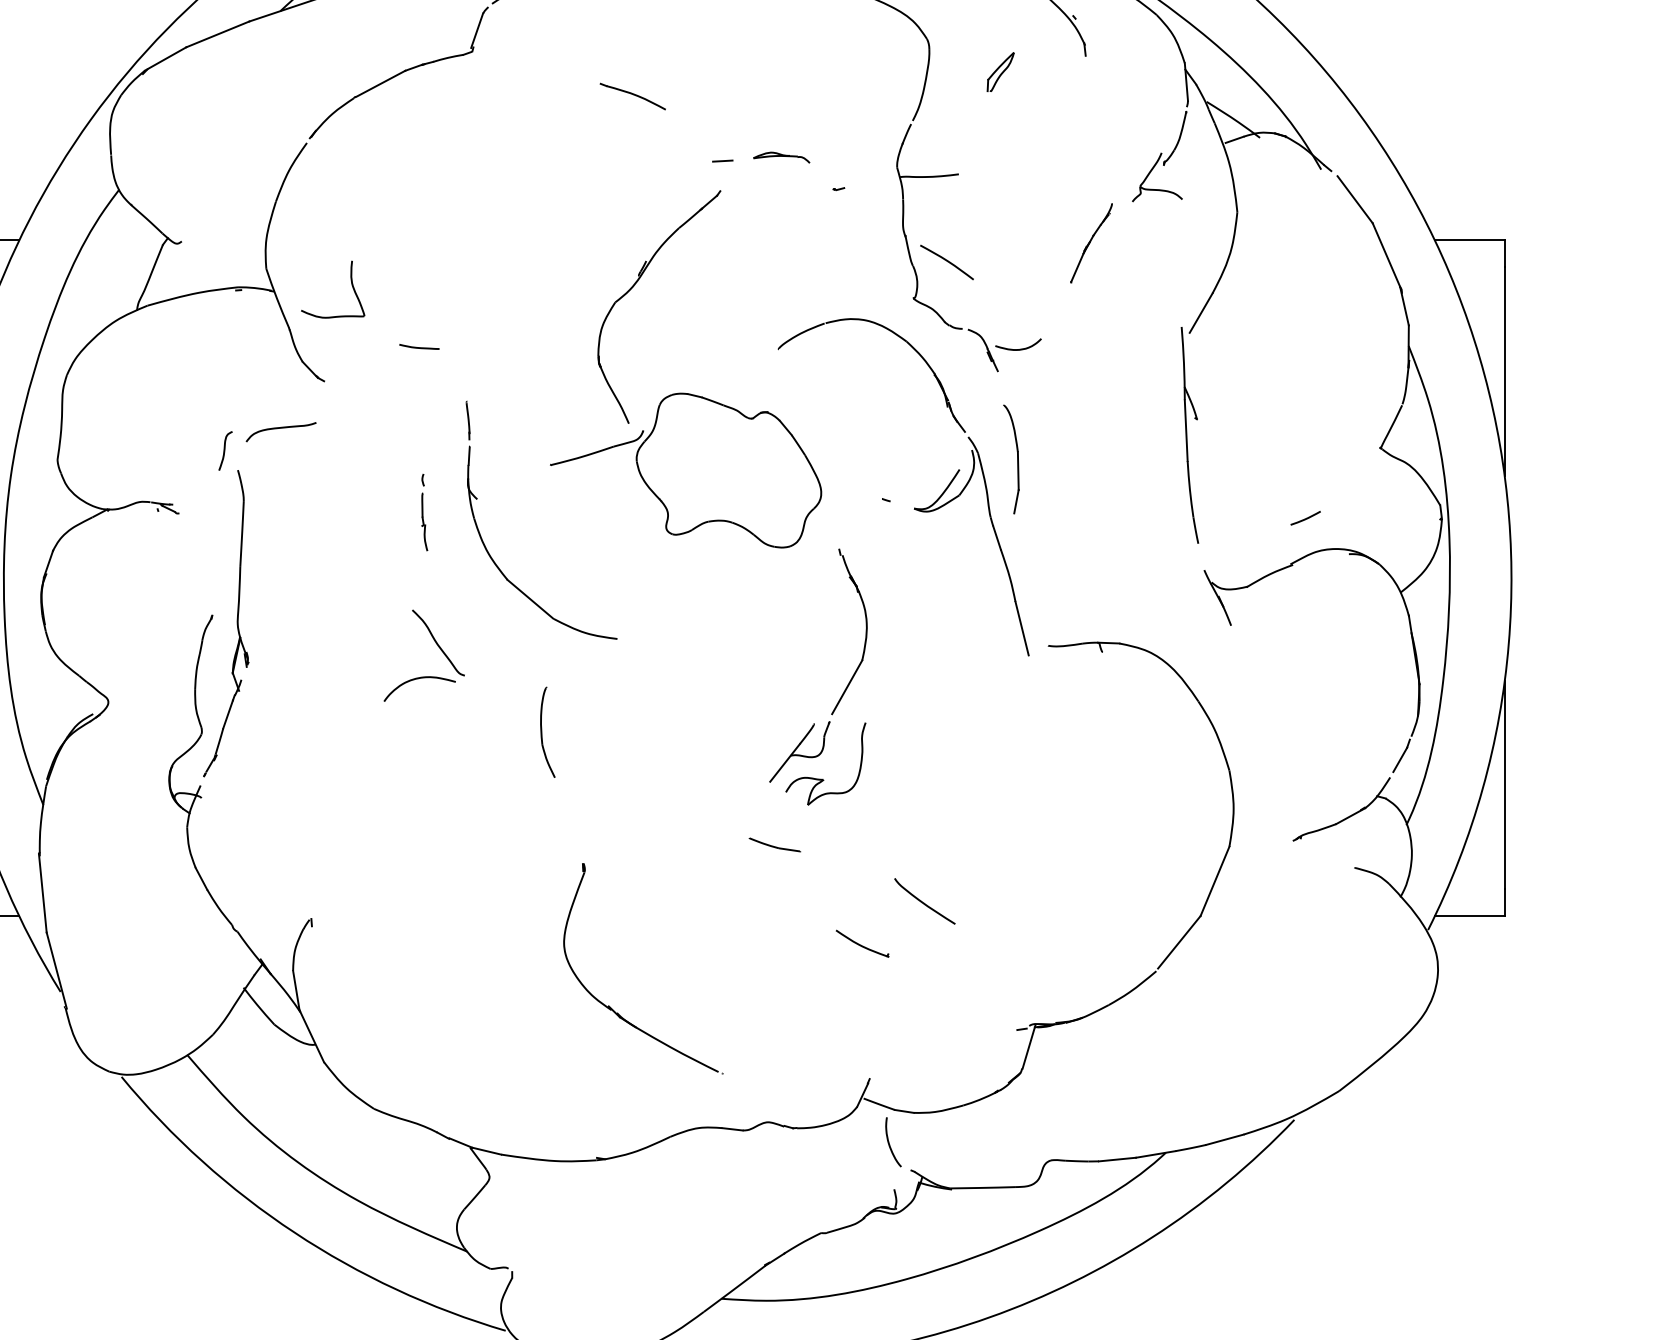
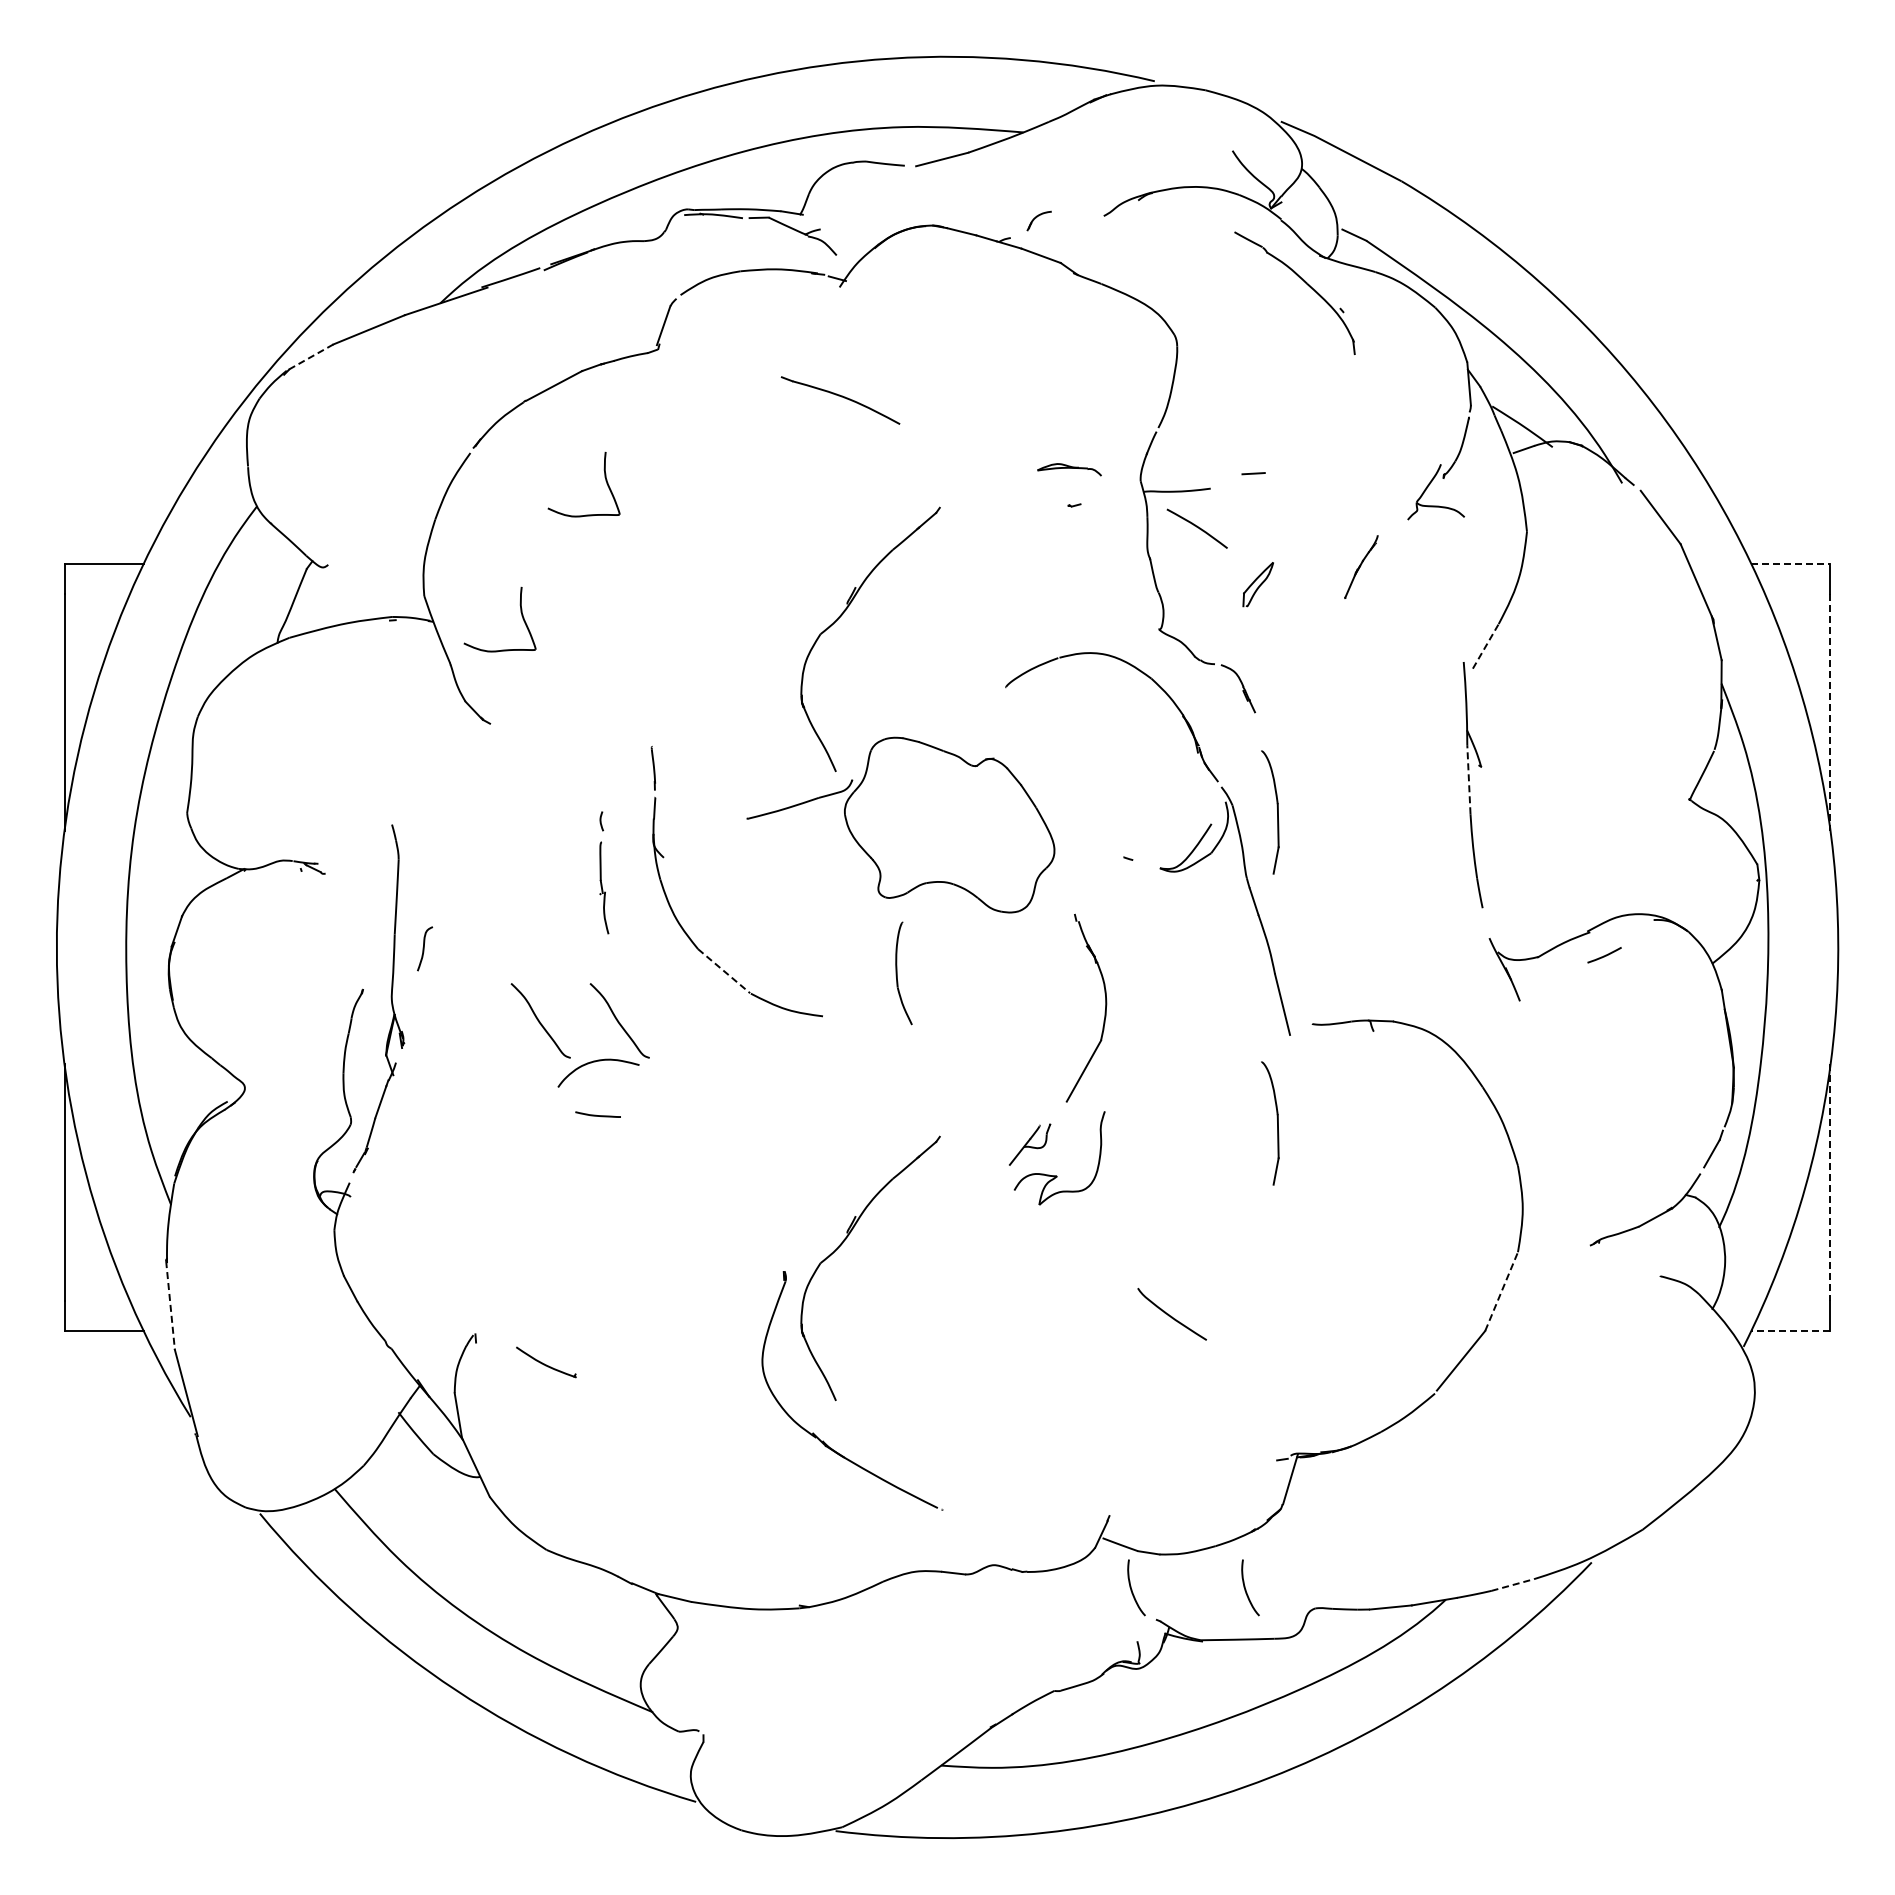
line: (165, 58) -> (309, 357), solid -> dashed
part: (1000, 72) -> (1257, 584), moved
part: (632, 96) -> (840, 400), size x1.6
part: (781, 157) -> (1069, 469), moved
line: (722, 160) -> (1253, 473), moved
part: (425, 164) -> (604, 477), added
line: (1469, 240) -> (1790, 563), solid -> dashed
part: (1091, 242) -> (1361, 566), size x0.7
curve: (946, 261) -> (1196, 527), moved
line: (1200, 313) -> (1485, 646), solid -> dashed
curve: (417, 346) -> (596, 1114), moved
curve: (1020, 348) -> (1280, 686), removed
line: (1504, 372) -> (1830, 713), solid -> dashed
curve: (281, 428) -> (441, 777), removed
line: (1185, 430) -> (1468, 779), solid -> dashed
curve: (225, 450) -> (424, 948), moved
part: (424, 512) -> (603, 872), size x1.4
curve: (1305, 518) -> (1604, 955), moved
line: (530, 599) -> (724, 971), solid -> dashed
curve: (367, 642) -> (539, 1020), added
part: (547, 732) -> (903, 973), moved
part: (1017, 733) -> (1277, 1123), added
part: (799, 751) -> (1029, 1144), size x0.6
line: (1504, 785) -> (1830, 1182), solid -> dashed
part: (635, 839) -> (843, 1243), added
part: (774, 845) -> (1001, 1250), removed
line: (1214, 881) -> (1501, 1291), solid -> dashed
line: (42, 893) -> (170, 1305), solid -> dashed
line: (1469, 916) -> (1790, 1331), solid -> dashed
part: (862, 943) -> (546, 1362), moved
line: (1225, 1139) -> (1513, 1584), solid -> dashed
curve: (990, 1143) -> (1246, 1589), added

